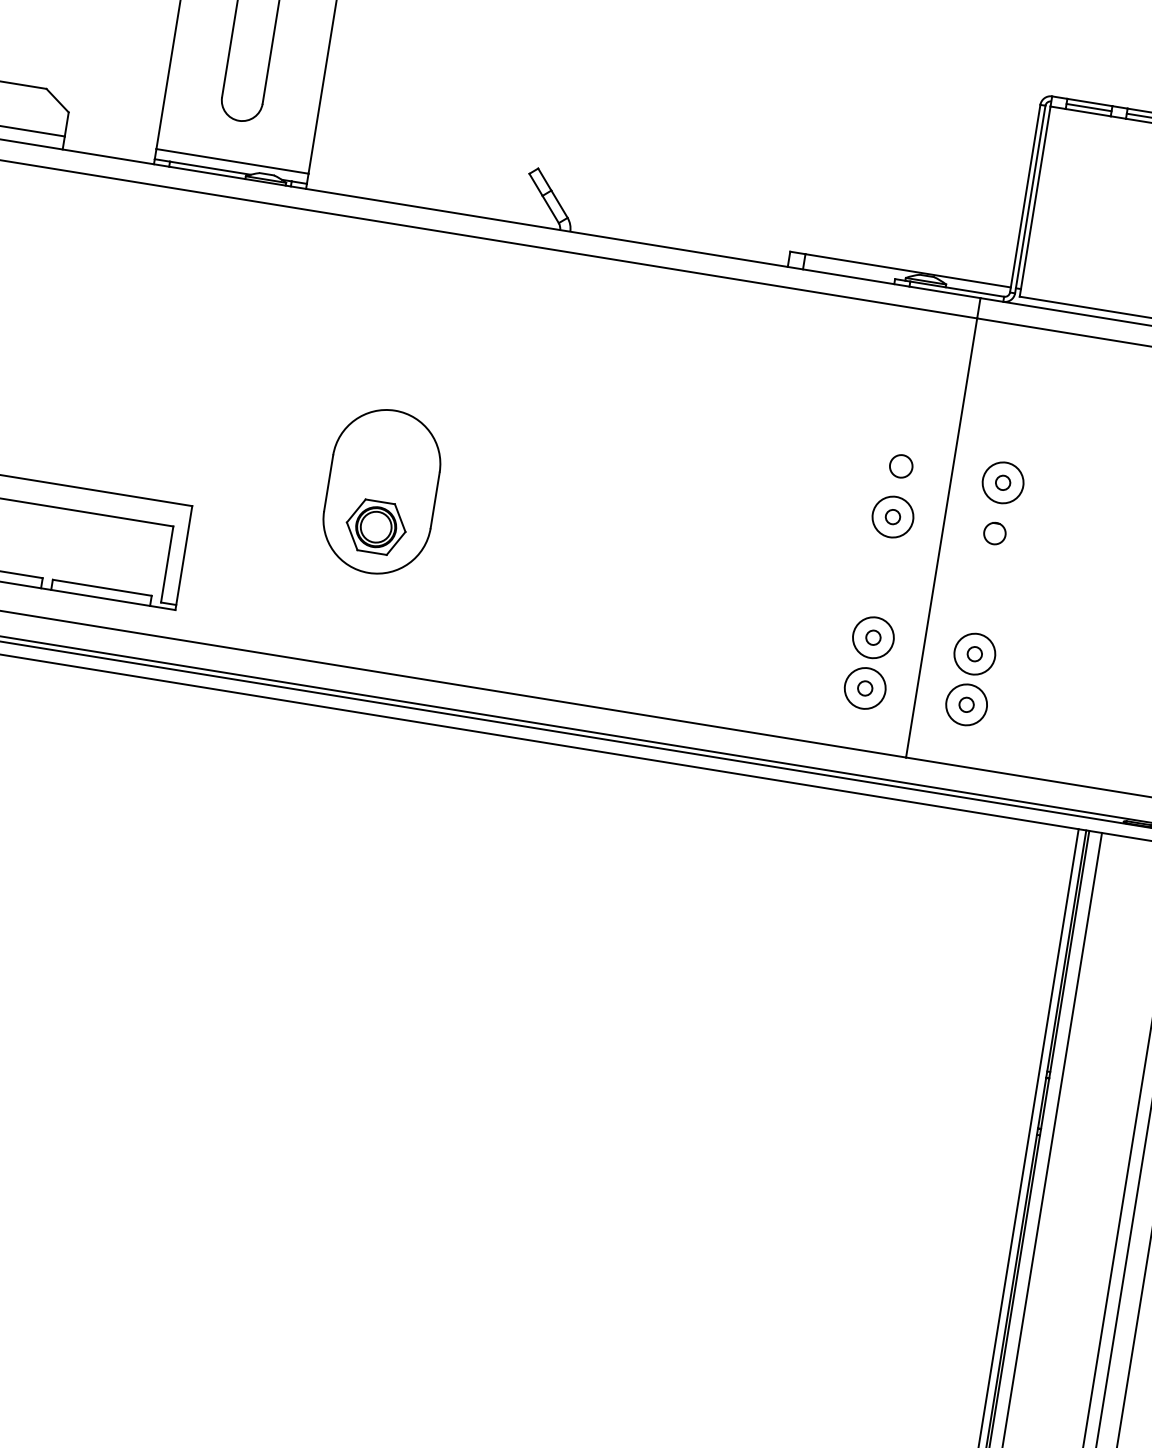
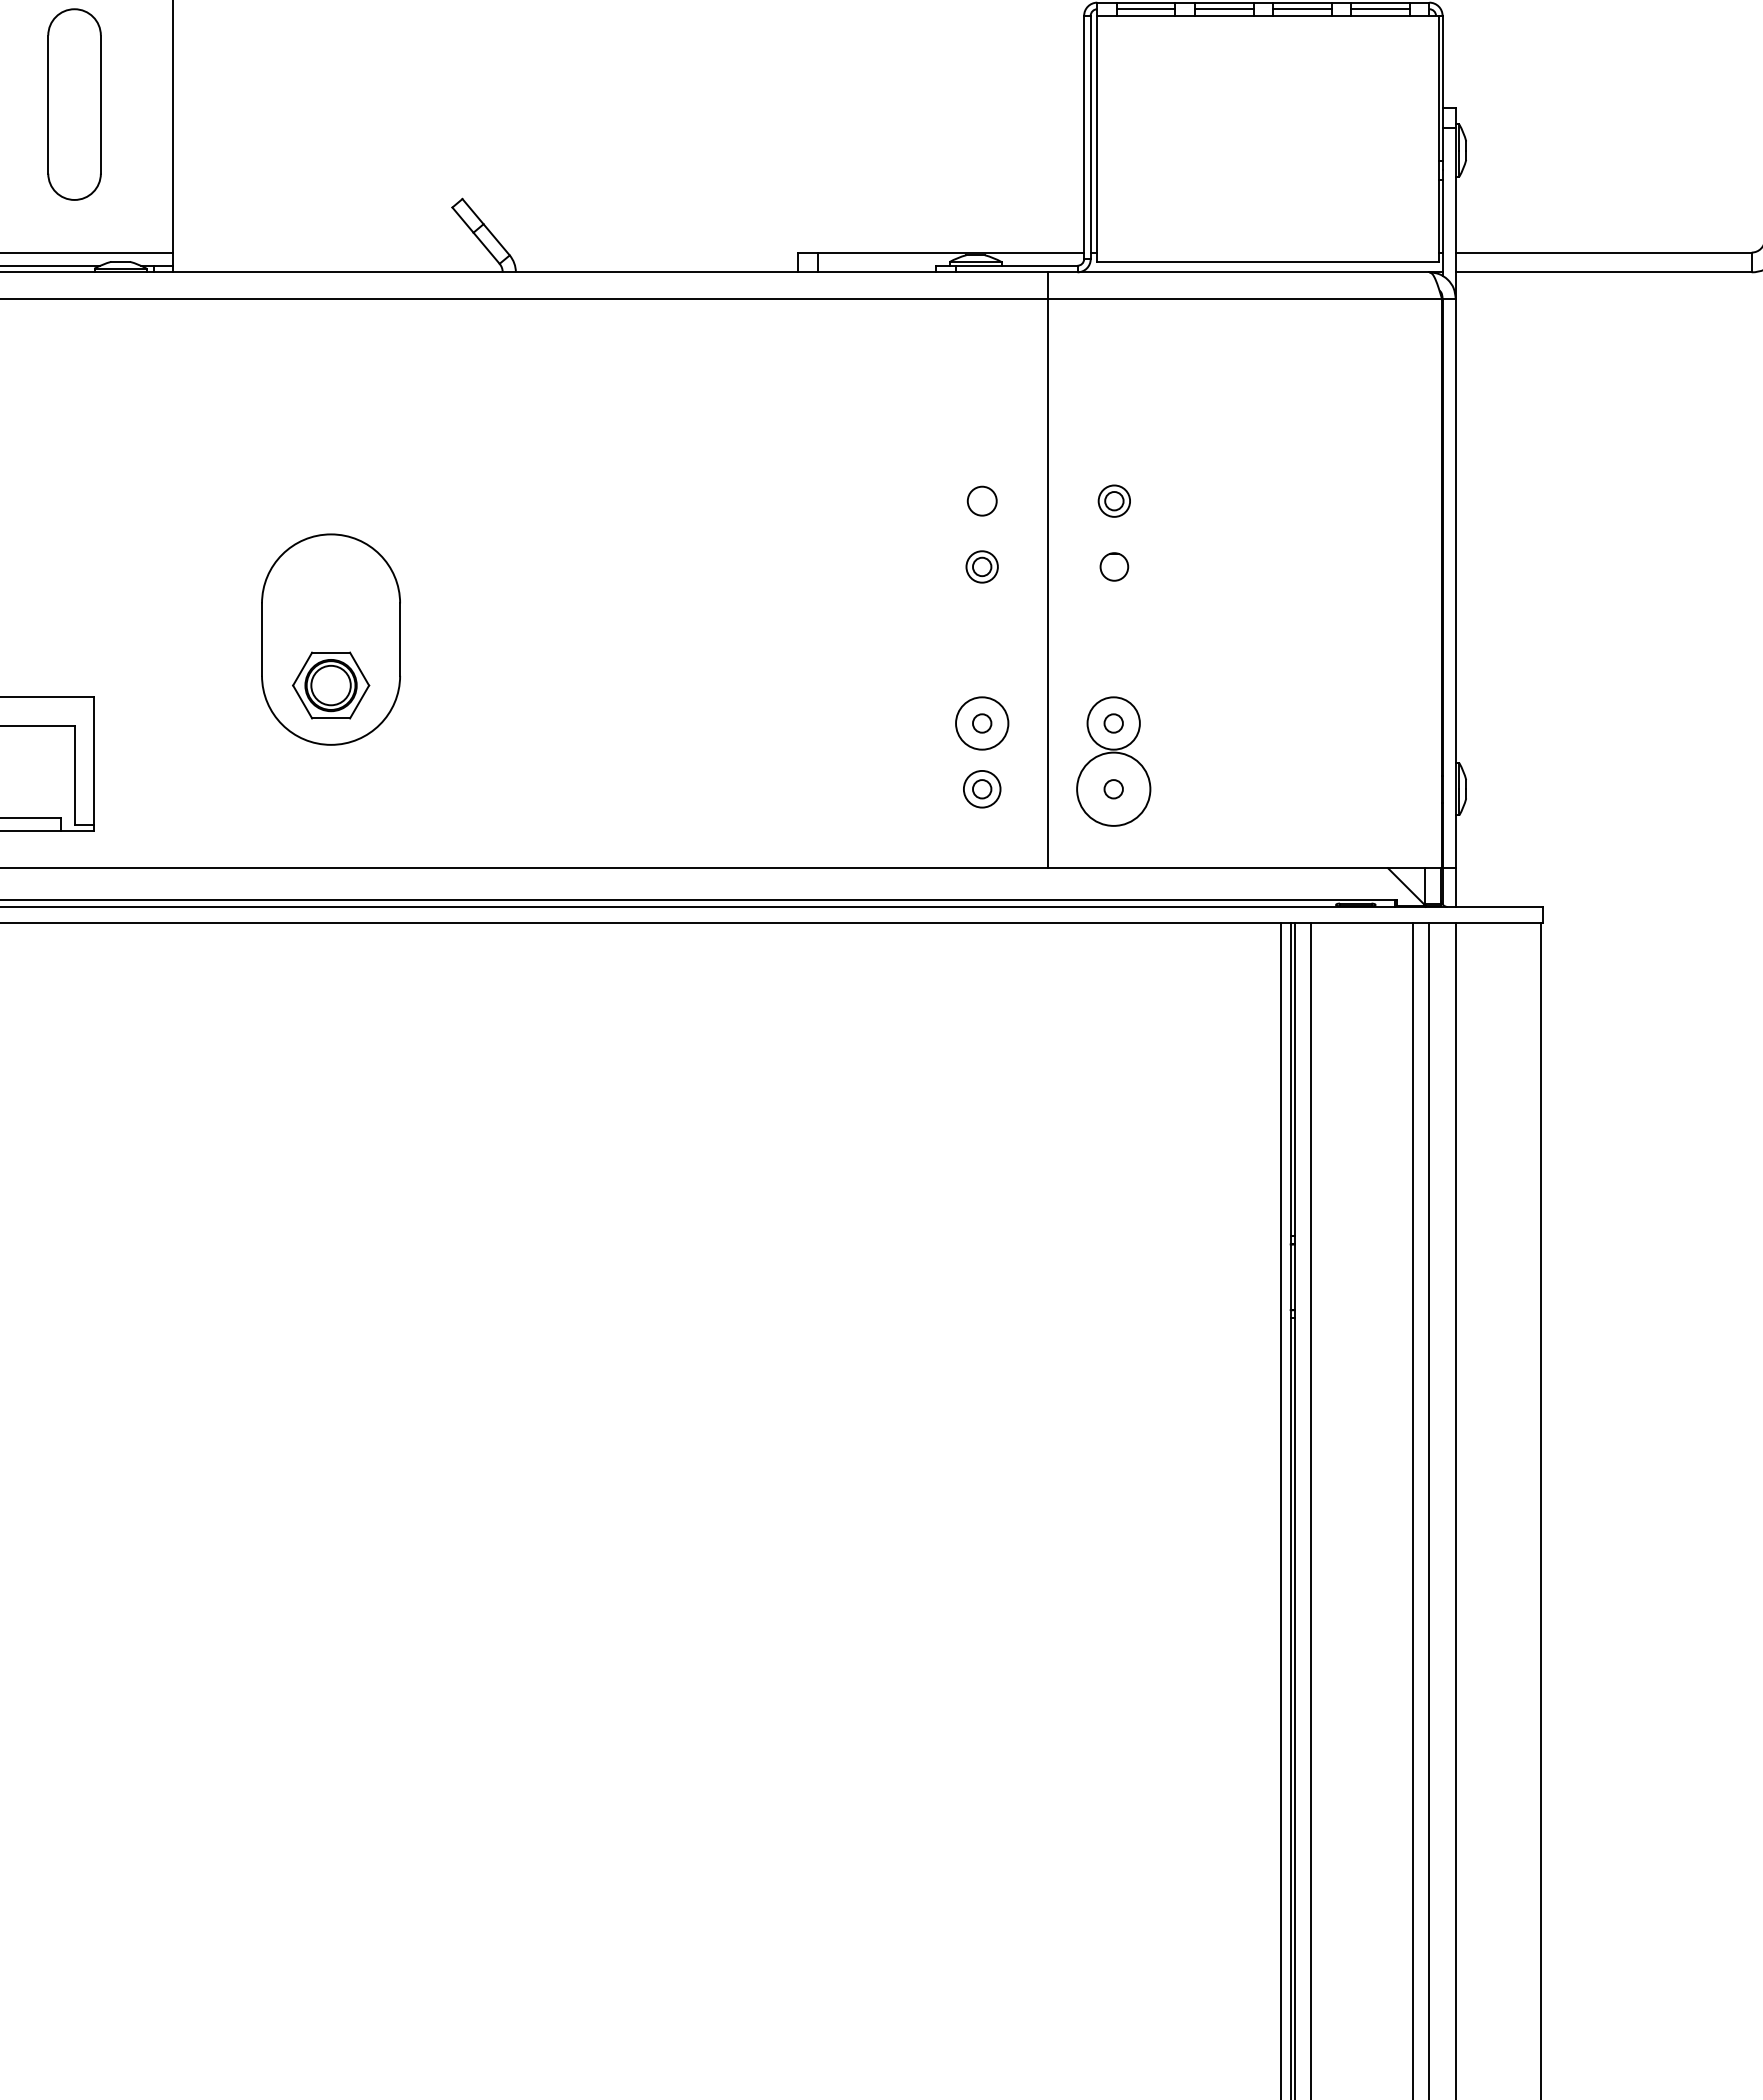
circle: (1003, 483) -> (1114, 501), size x0.6
circle: (893, 516) -> (982, 566), size x0.6
circle: (865, 688) -> (982, 789), size x0.7
circle: (966, 705) -> (1113, 789), size x1.4

